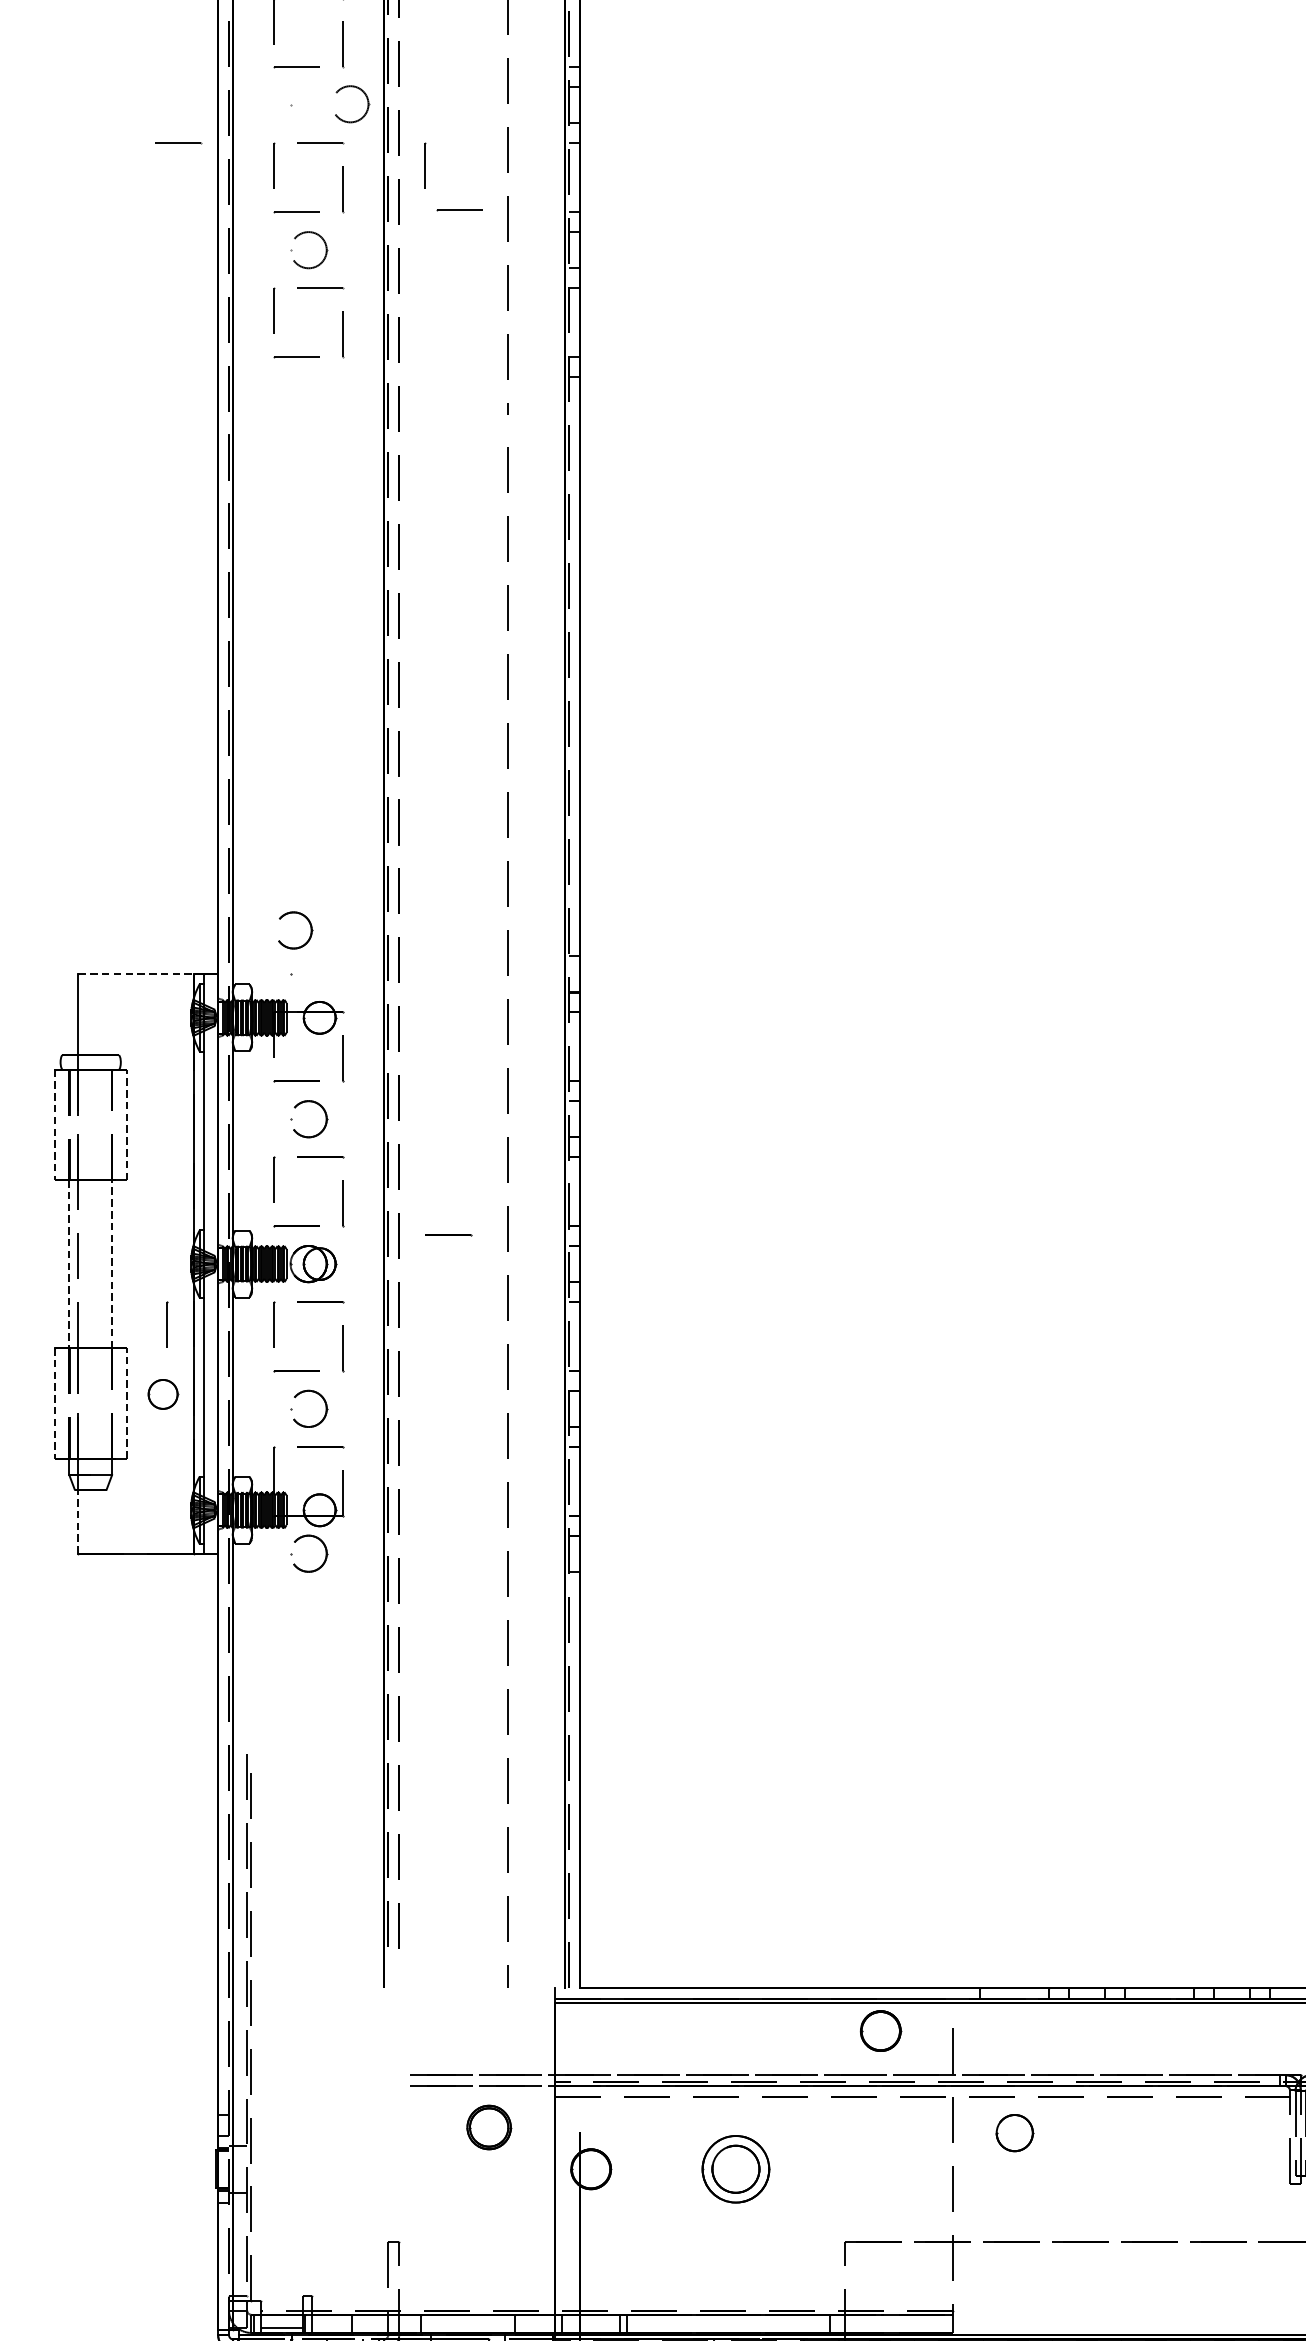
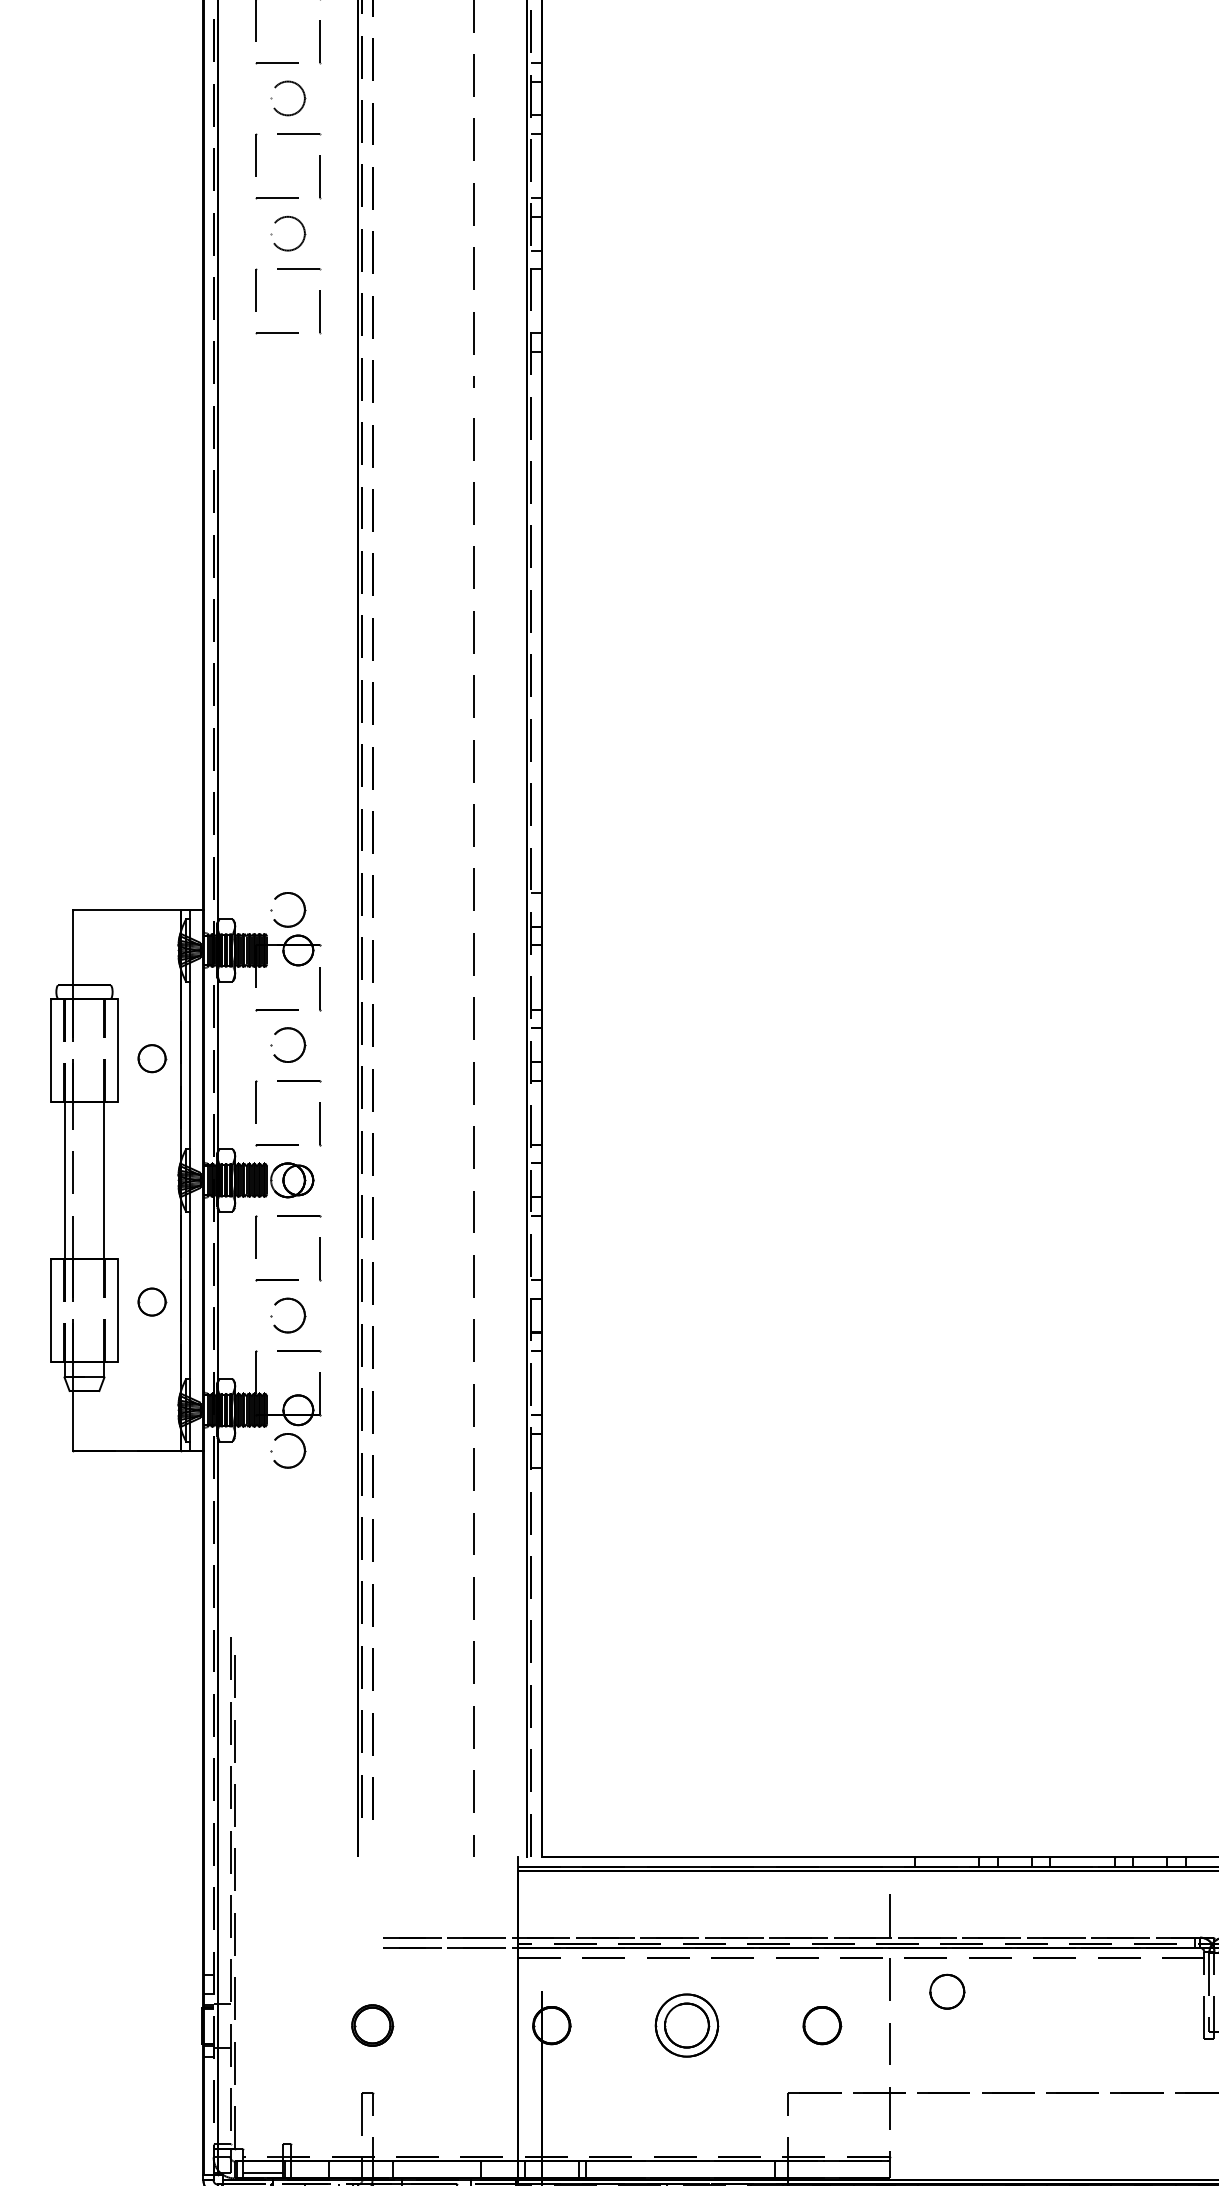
part: (367, 102) -> (303, 96), moved
line: (178, 143) -> (166, 134), removed
line: (425, 165) -> (397, 154), removed
line: (459, 210) -> (428, 196), removed
part: (310, 928) -> (303, 908), moved
line: (136, 973) -> (127, 909), dashed -> solid
line: (54, 1124) -> (50, 1050), dashed -> solid
line: (127, 1124) -> (118, 1050), dashed -> solid
part: (163, 1133) -> (152, 1058), added
line: (448, 1235) -> (418, 1153), removed
line: (112, 1263) -> (104, 1179), dashed -> solid
line: (69, 1264) -> (64, 1180), dashed -> solid
line: (167, 1324) -> (156, 1236), removed
line: (54, 1403) -> (50, 1310), dashed -> solid
line: (127, 1403) -> (118, 1310), dashed -> solid
line: (78, 1521) -> (73, 1420), dashed -> solid
part: (881, 2031) -> (822, 2025), moved
part: (489, 2127) -> (372, 2025), moved

